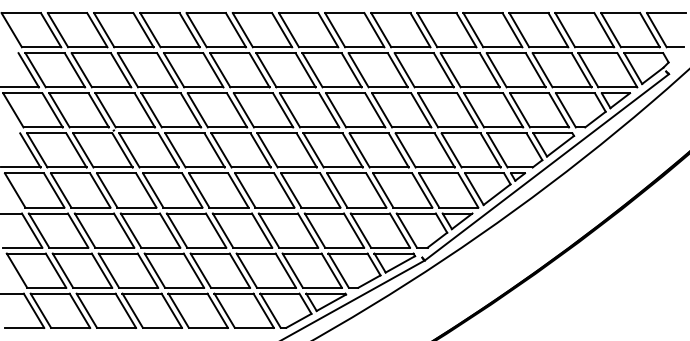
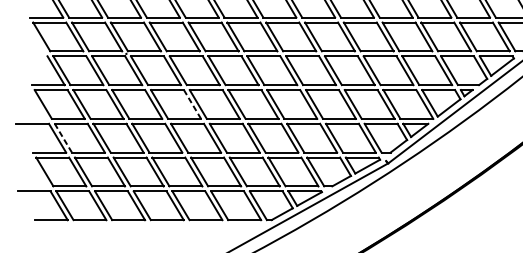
line: (192, 190) -> (192, 104), solid -> dashed
line: (39, 230) -> (63, 138), solid -> dashed

